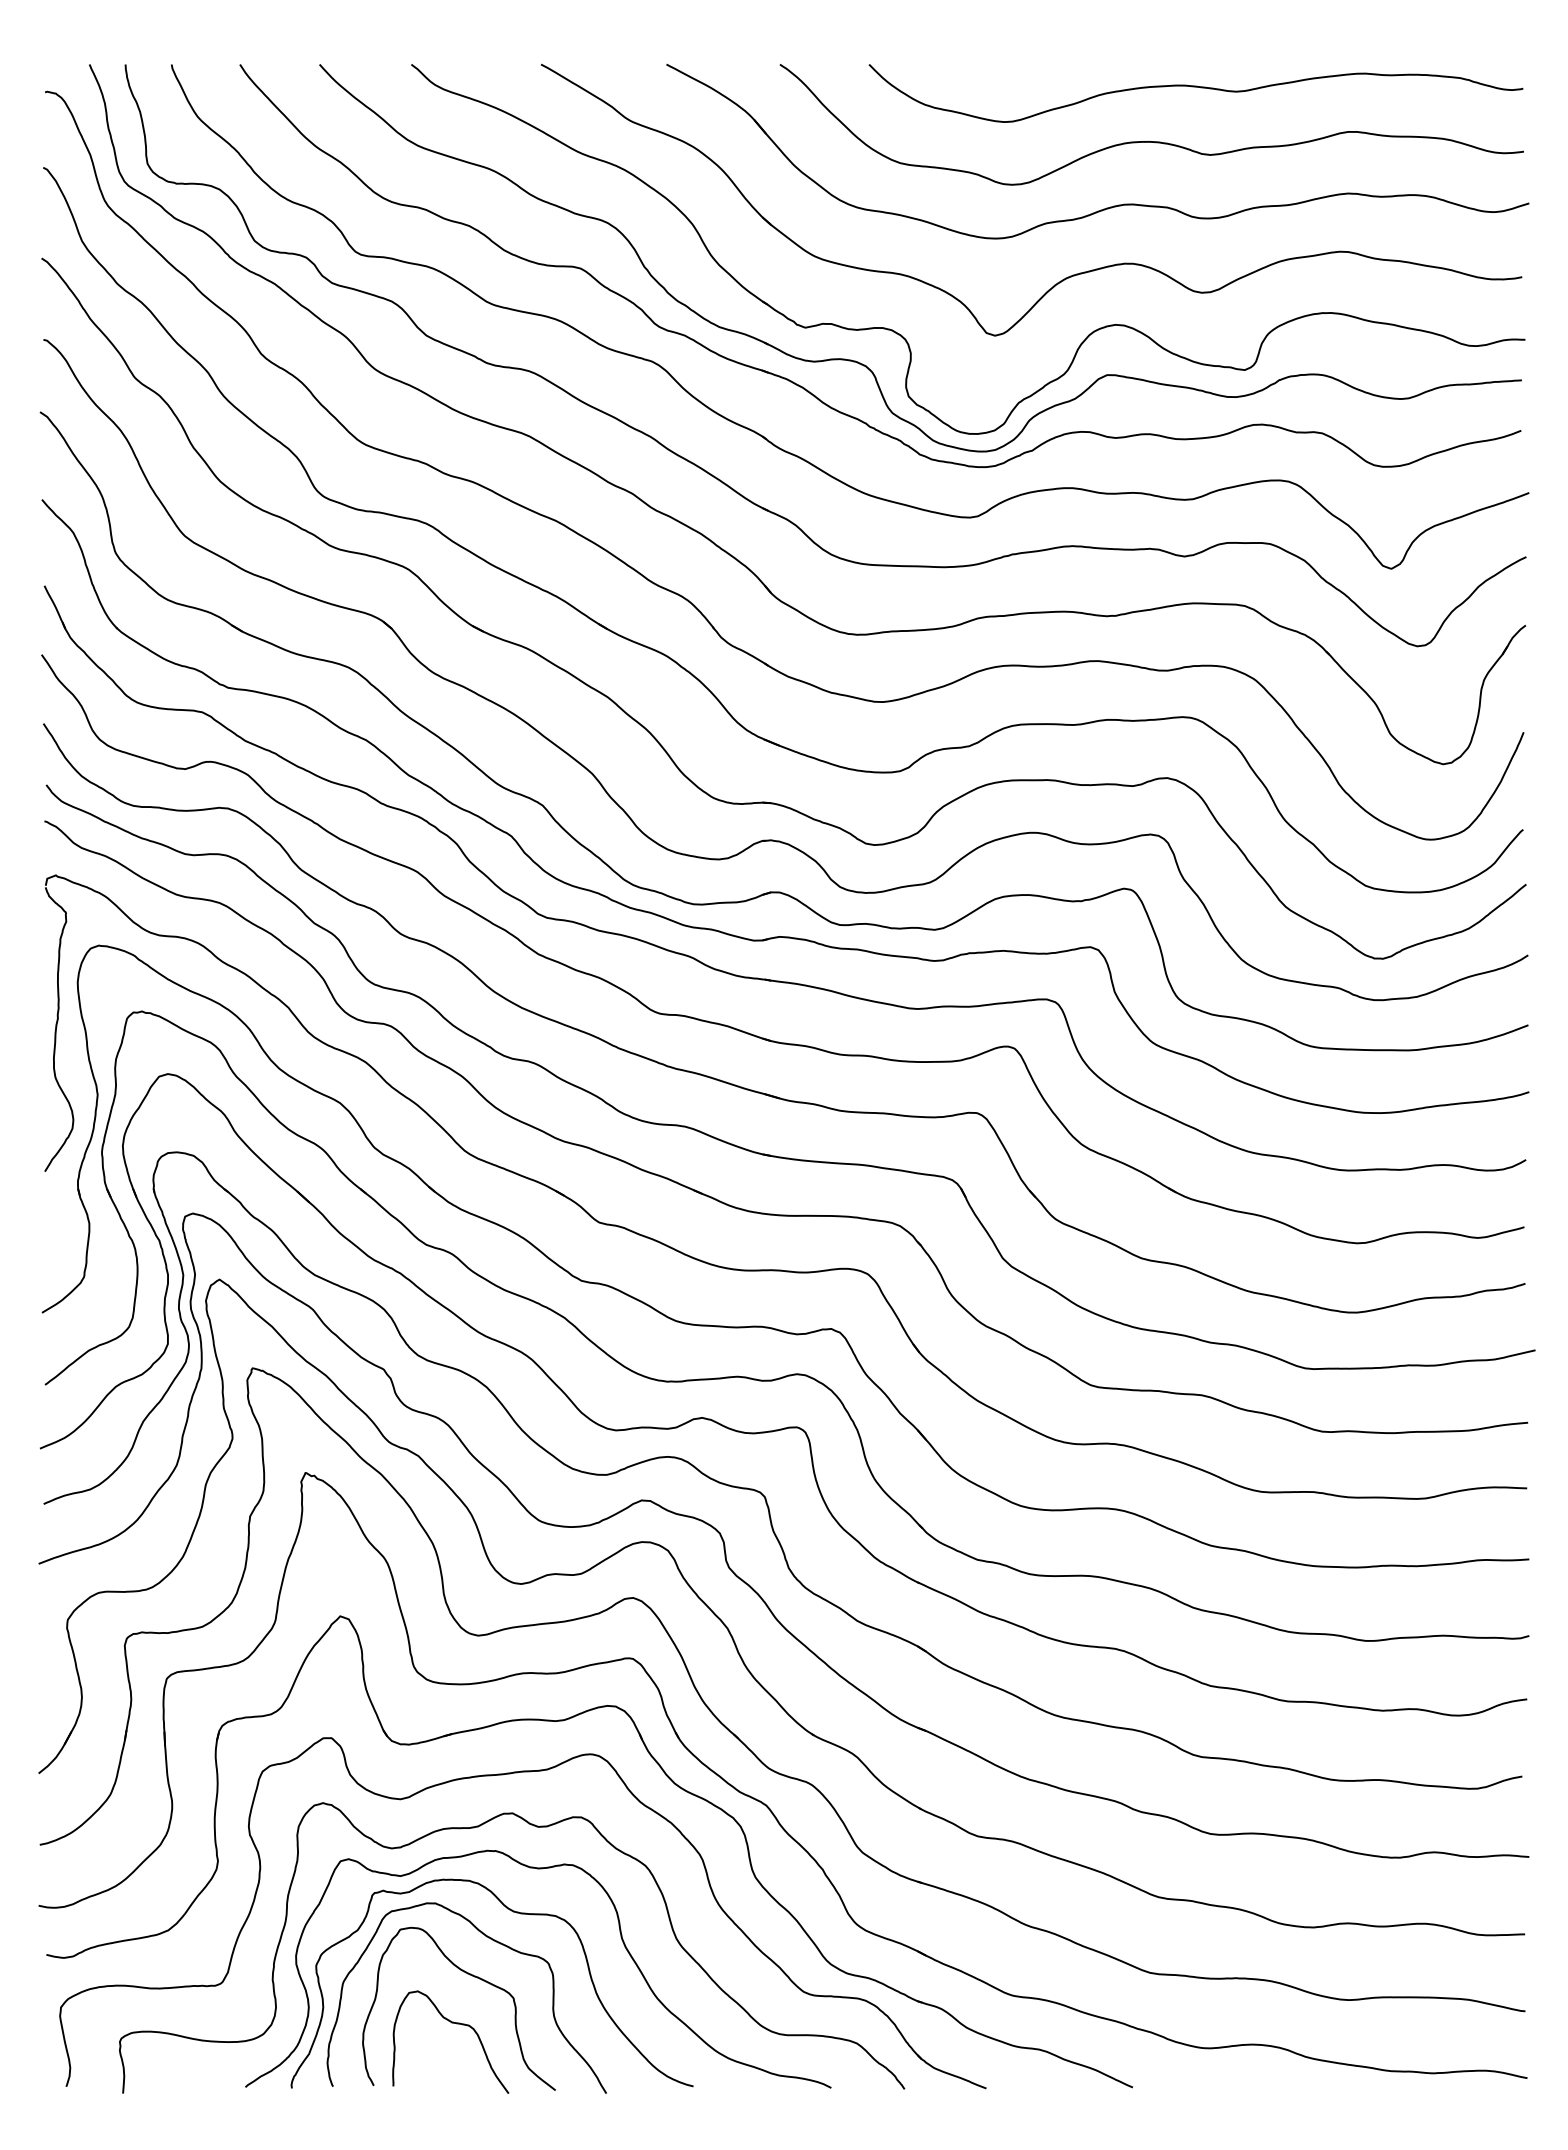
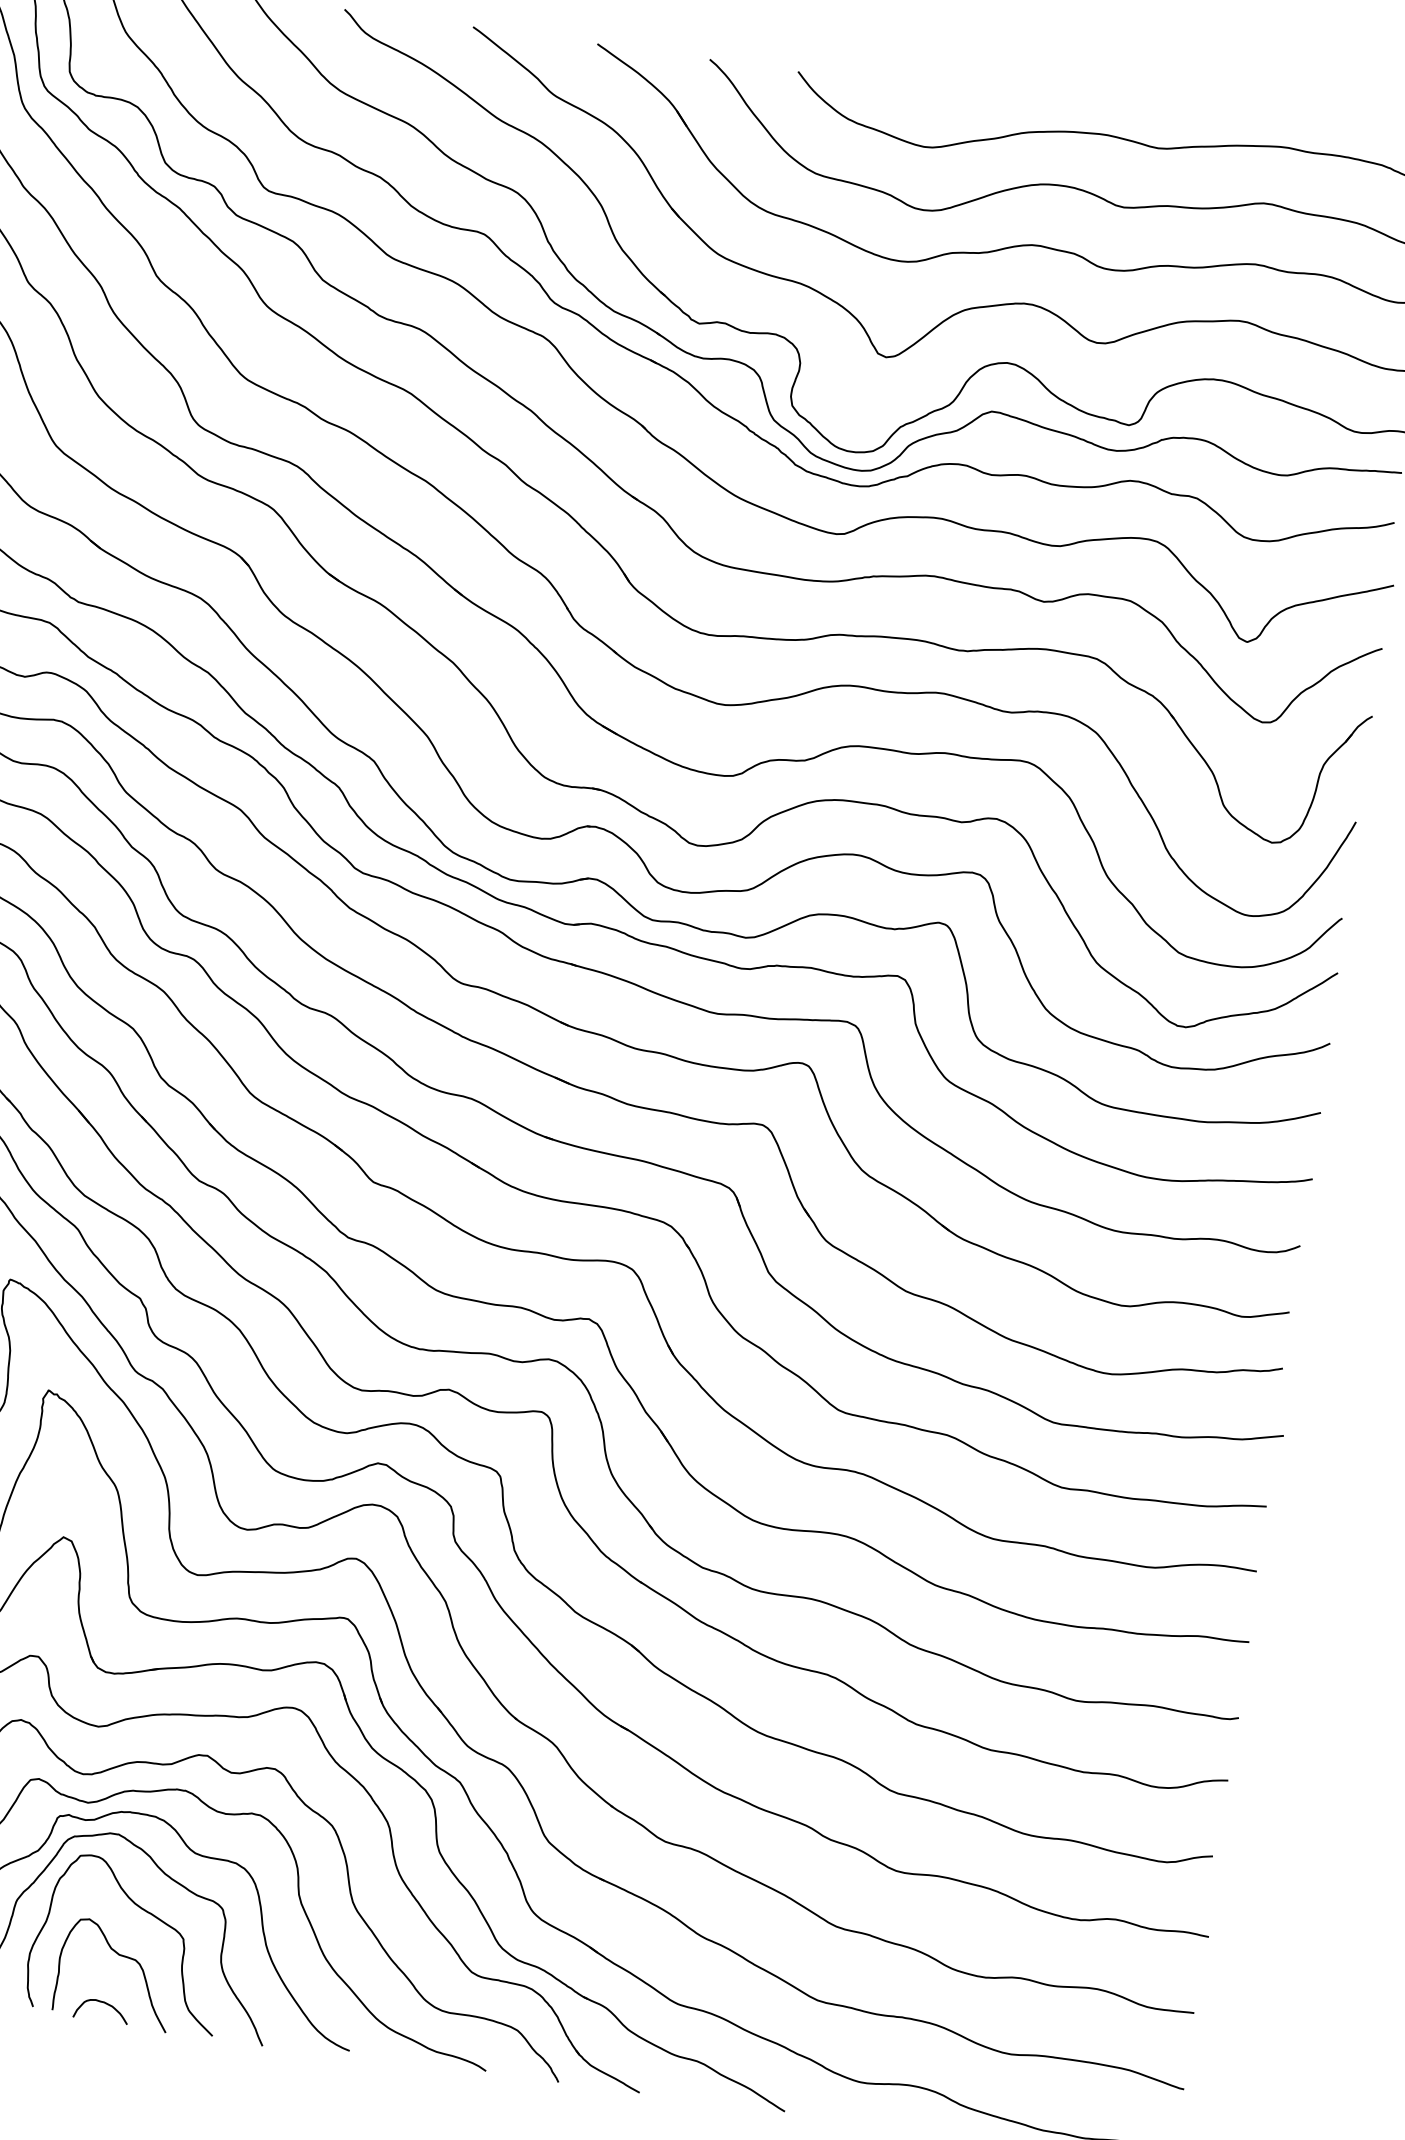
curve: (441, 2072) -> (101, 2002), added

